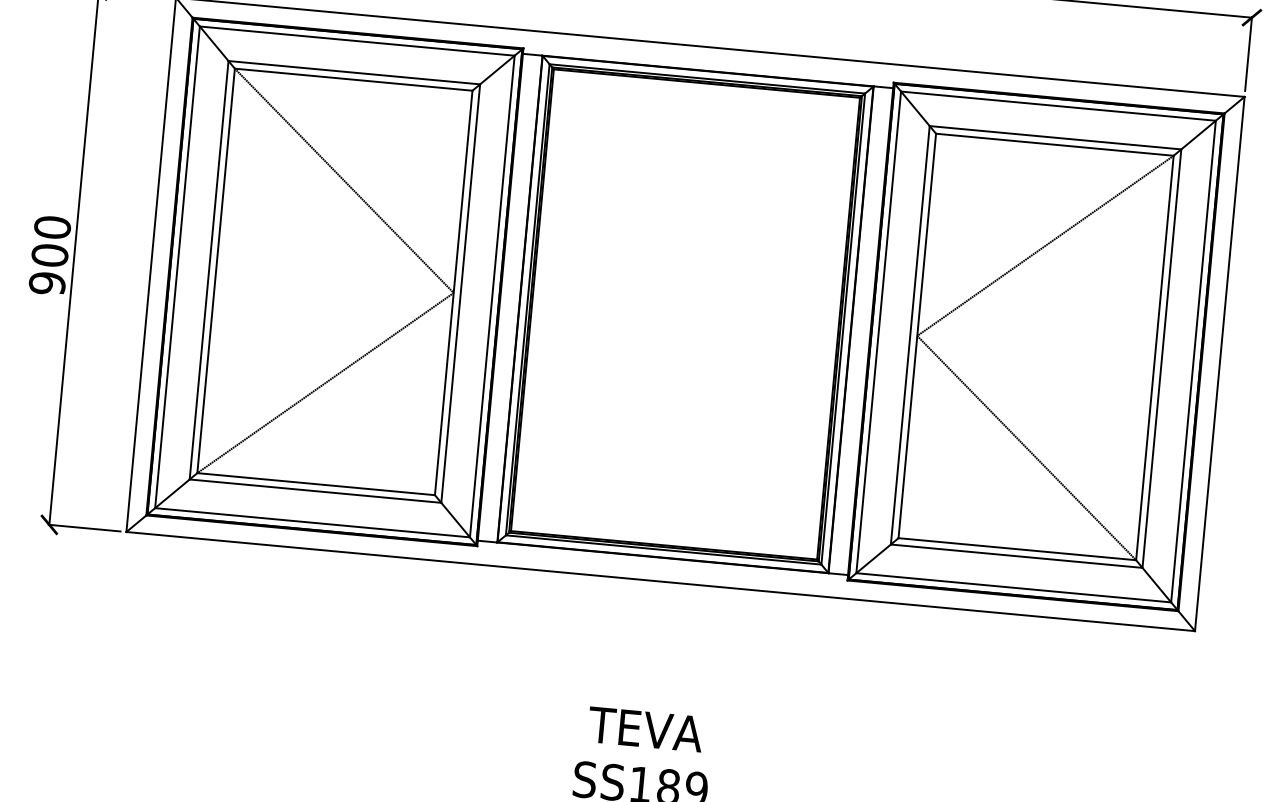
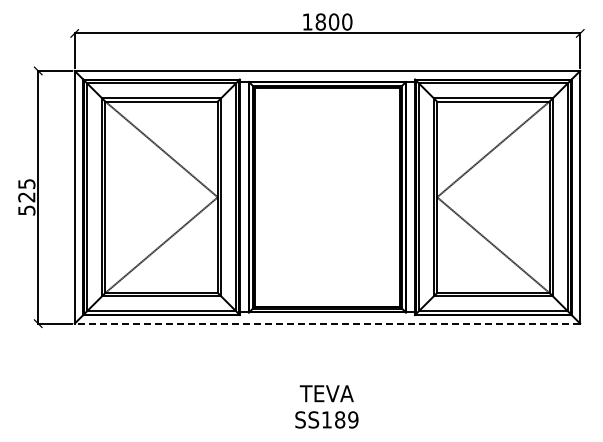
text: (49, 253) -> (26, 196), 900 -> 525
line: (660, 581) -> (327, 323), solid -> dashed

